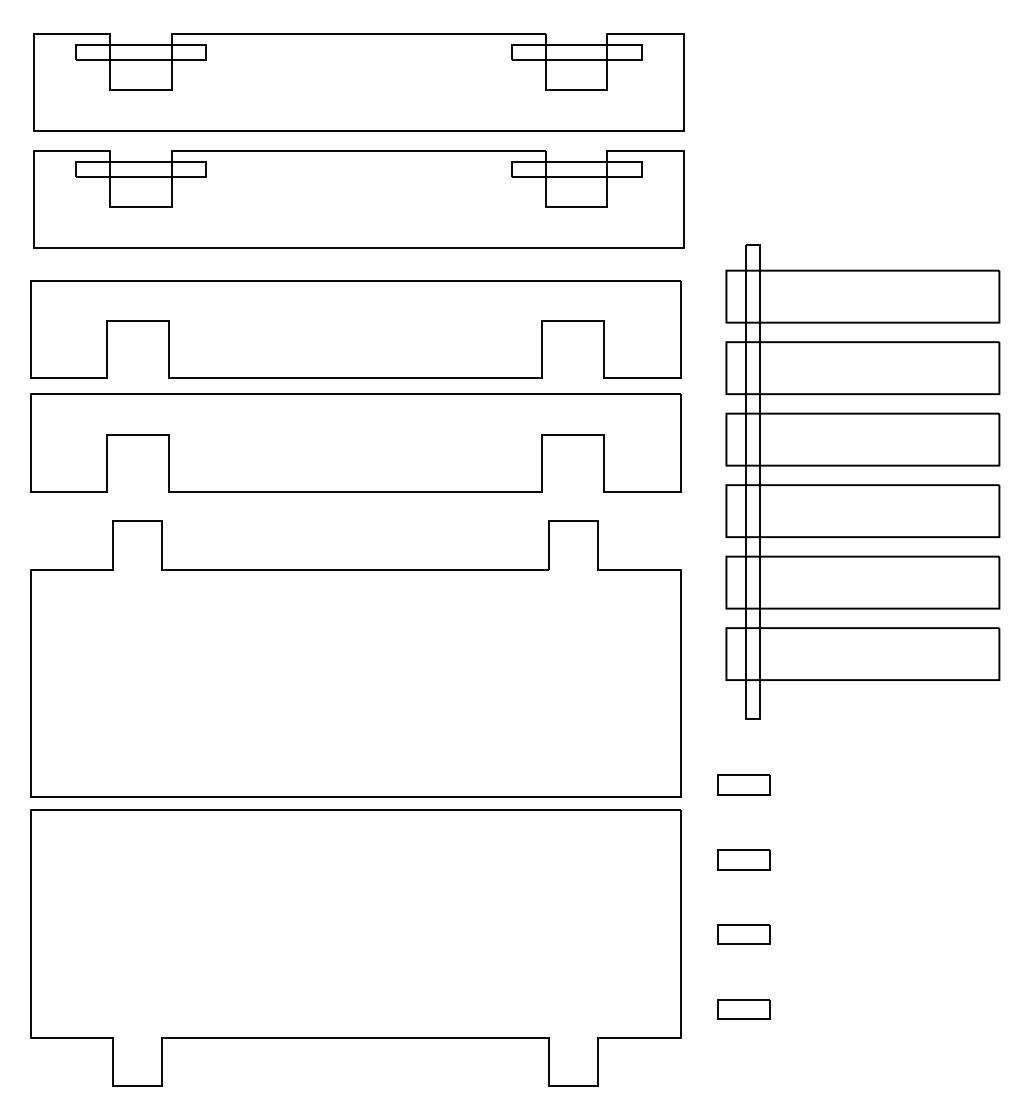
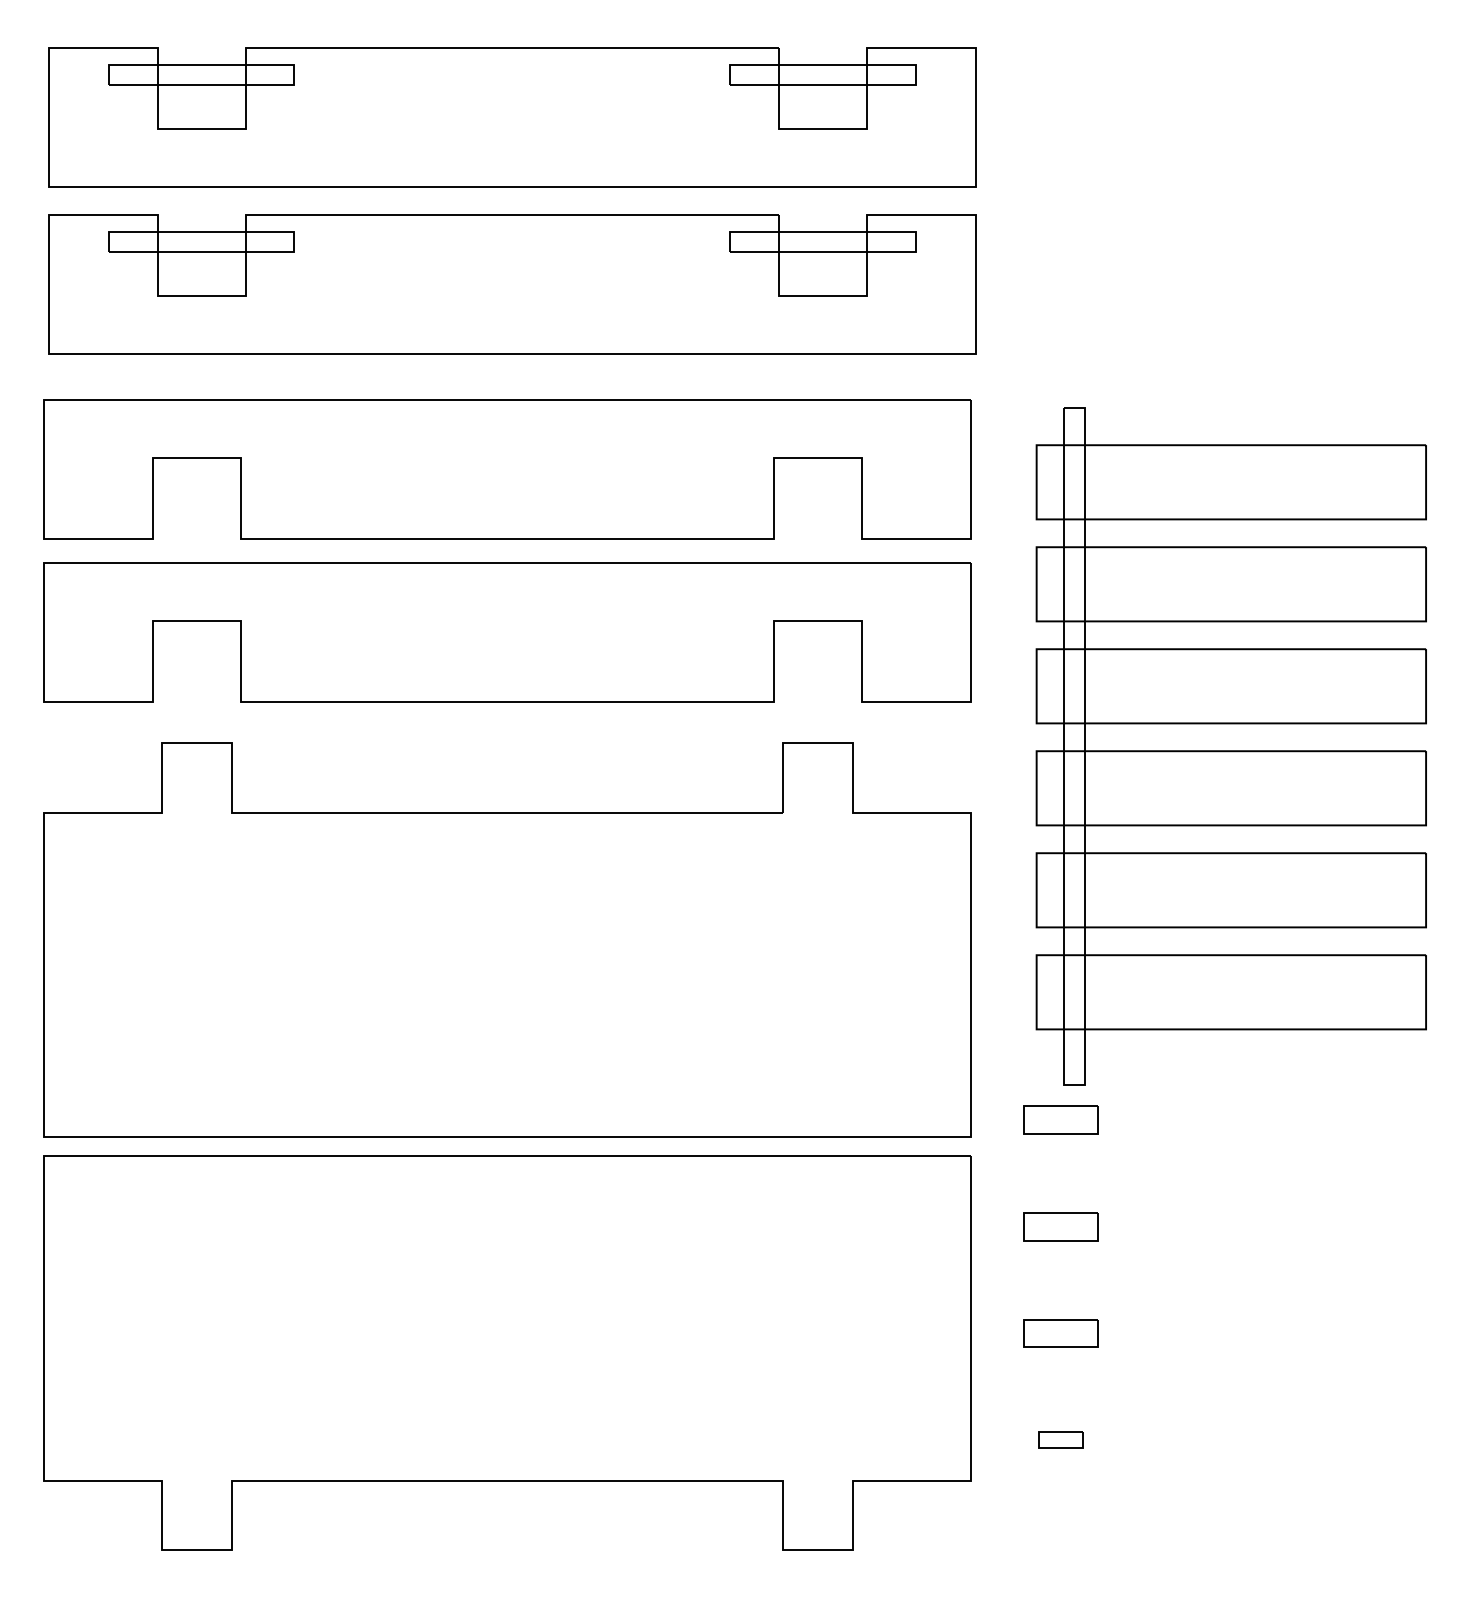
part: (862, 481) -> (1230, 746), moved
part: (743, 1008) -> (1060, 1439), size x0.6

